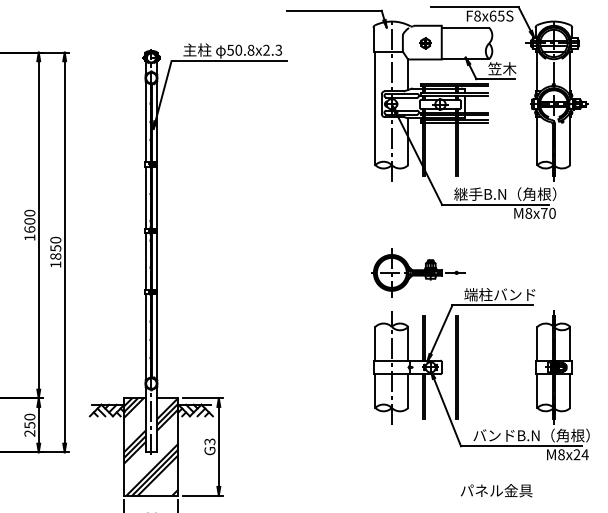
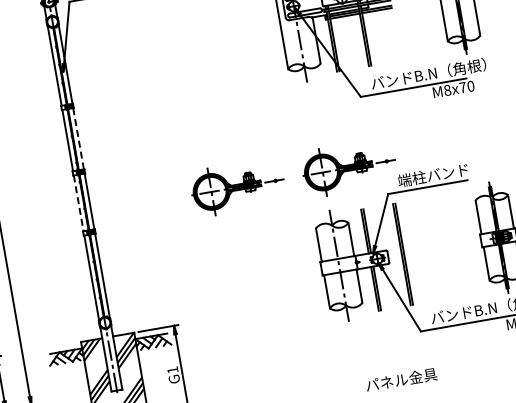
text: (512, 193) -> (428, 73), 継手B.N（角根） -> バンドB.N（角根）
line: (156, 197) -> (78, 138), solid -> dashed
line: (145, 261) -> (78, 203), solid -> dashed
part: (305, 272) -> (237, 186), added
text: (209, 441) -> (172, 369), G3 -> G1
text: (496, 490) -> (401, 379), moved

